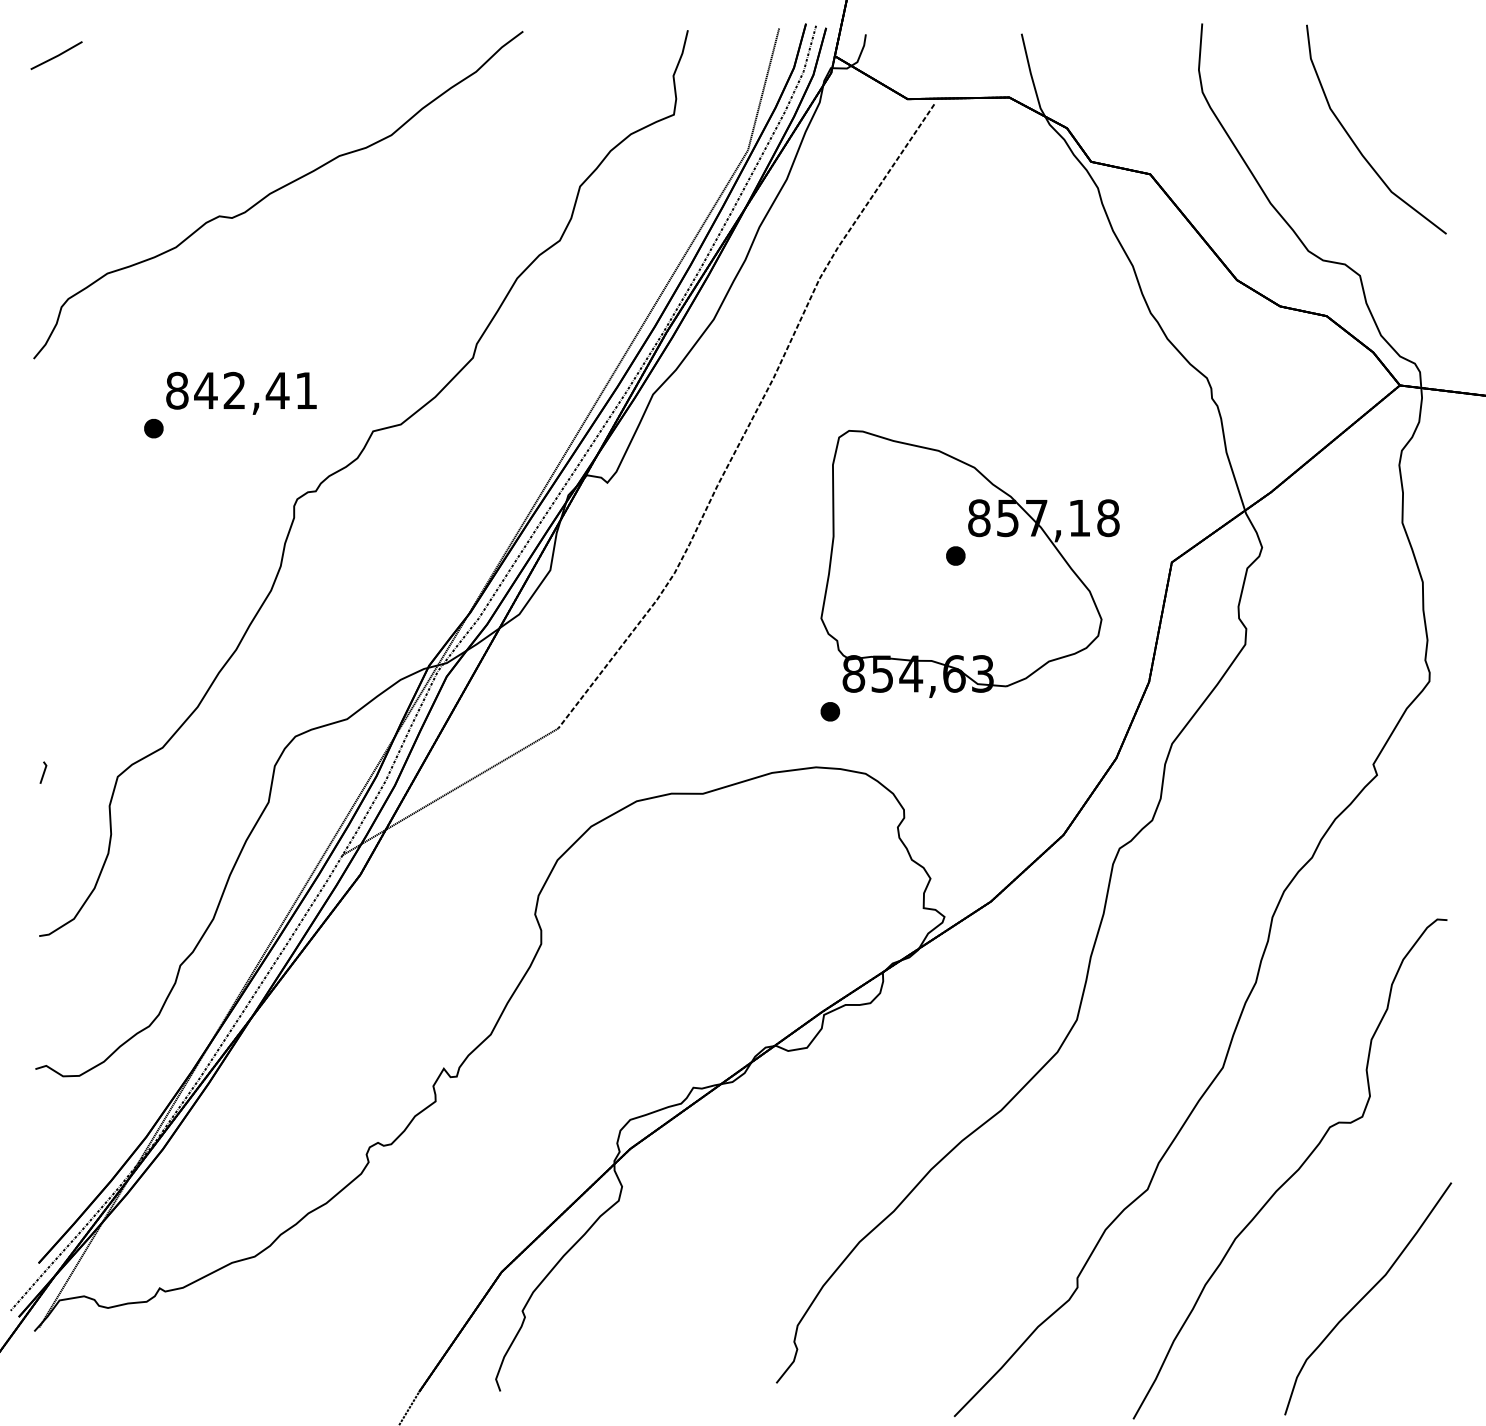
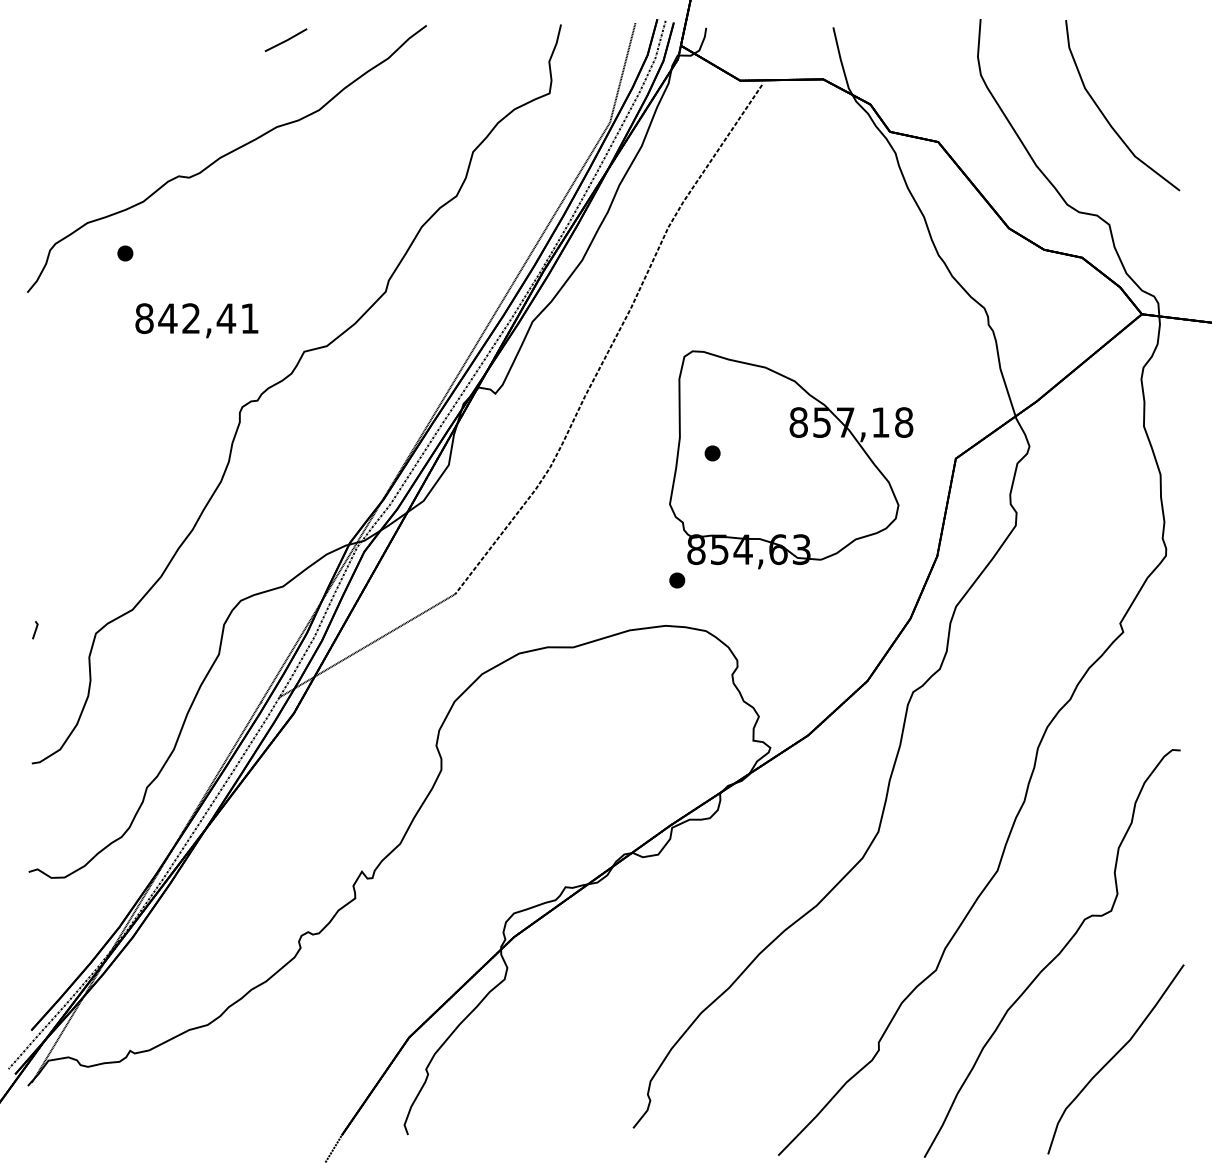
line: (55, 55) -> (285, 40), moved
part: (154, 428) -> (125, 253), moved
part: (955, 556) -> (712, 453), moved

